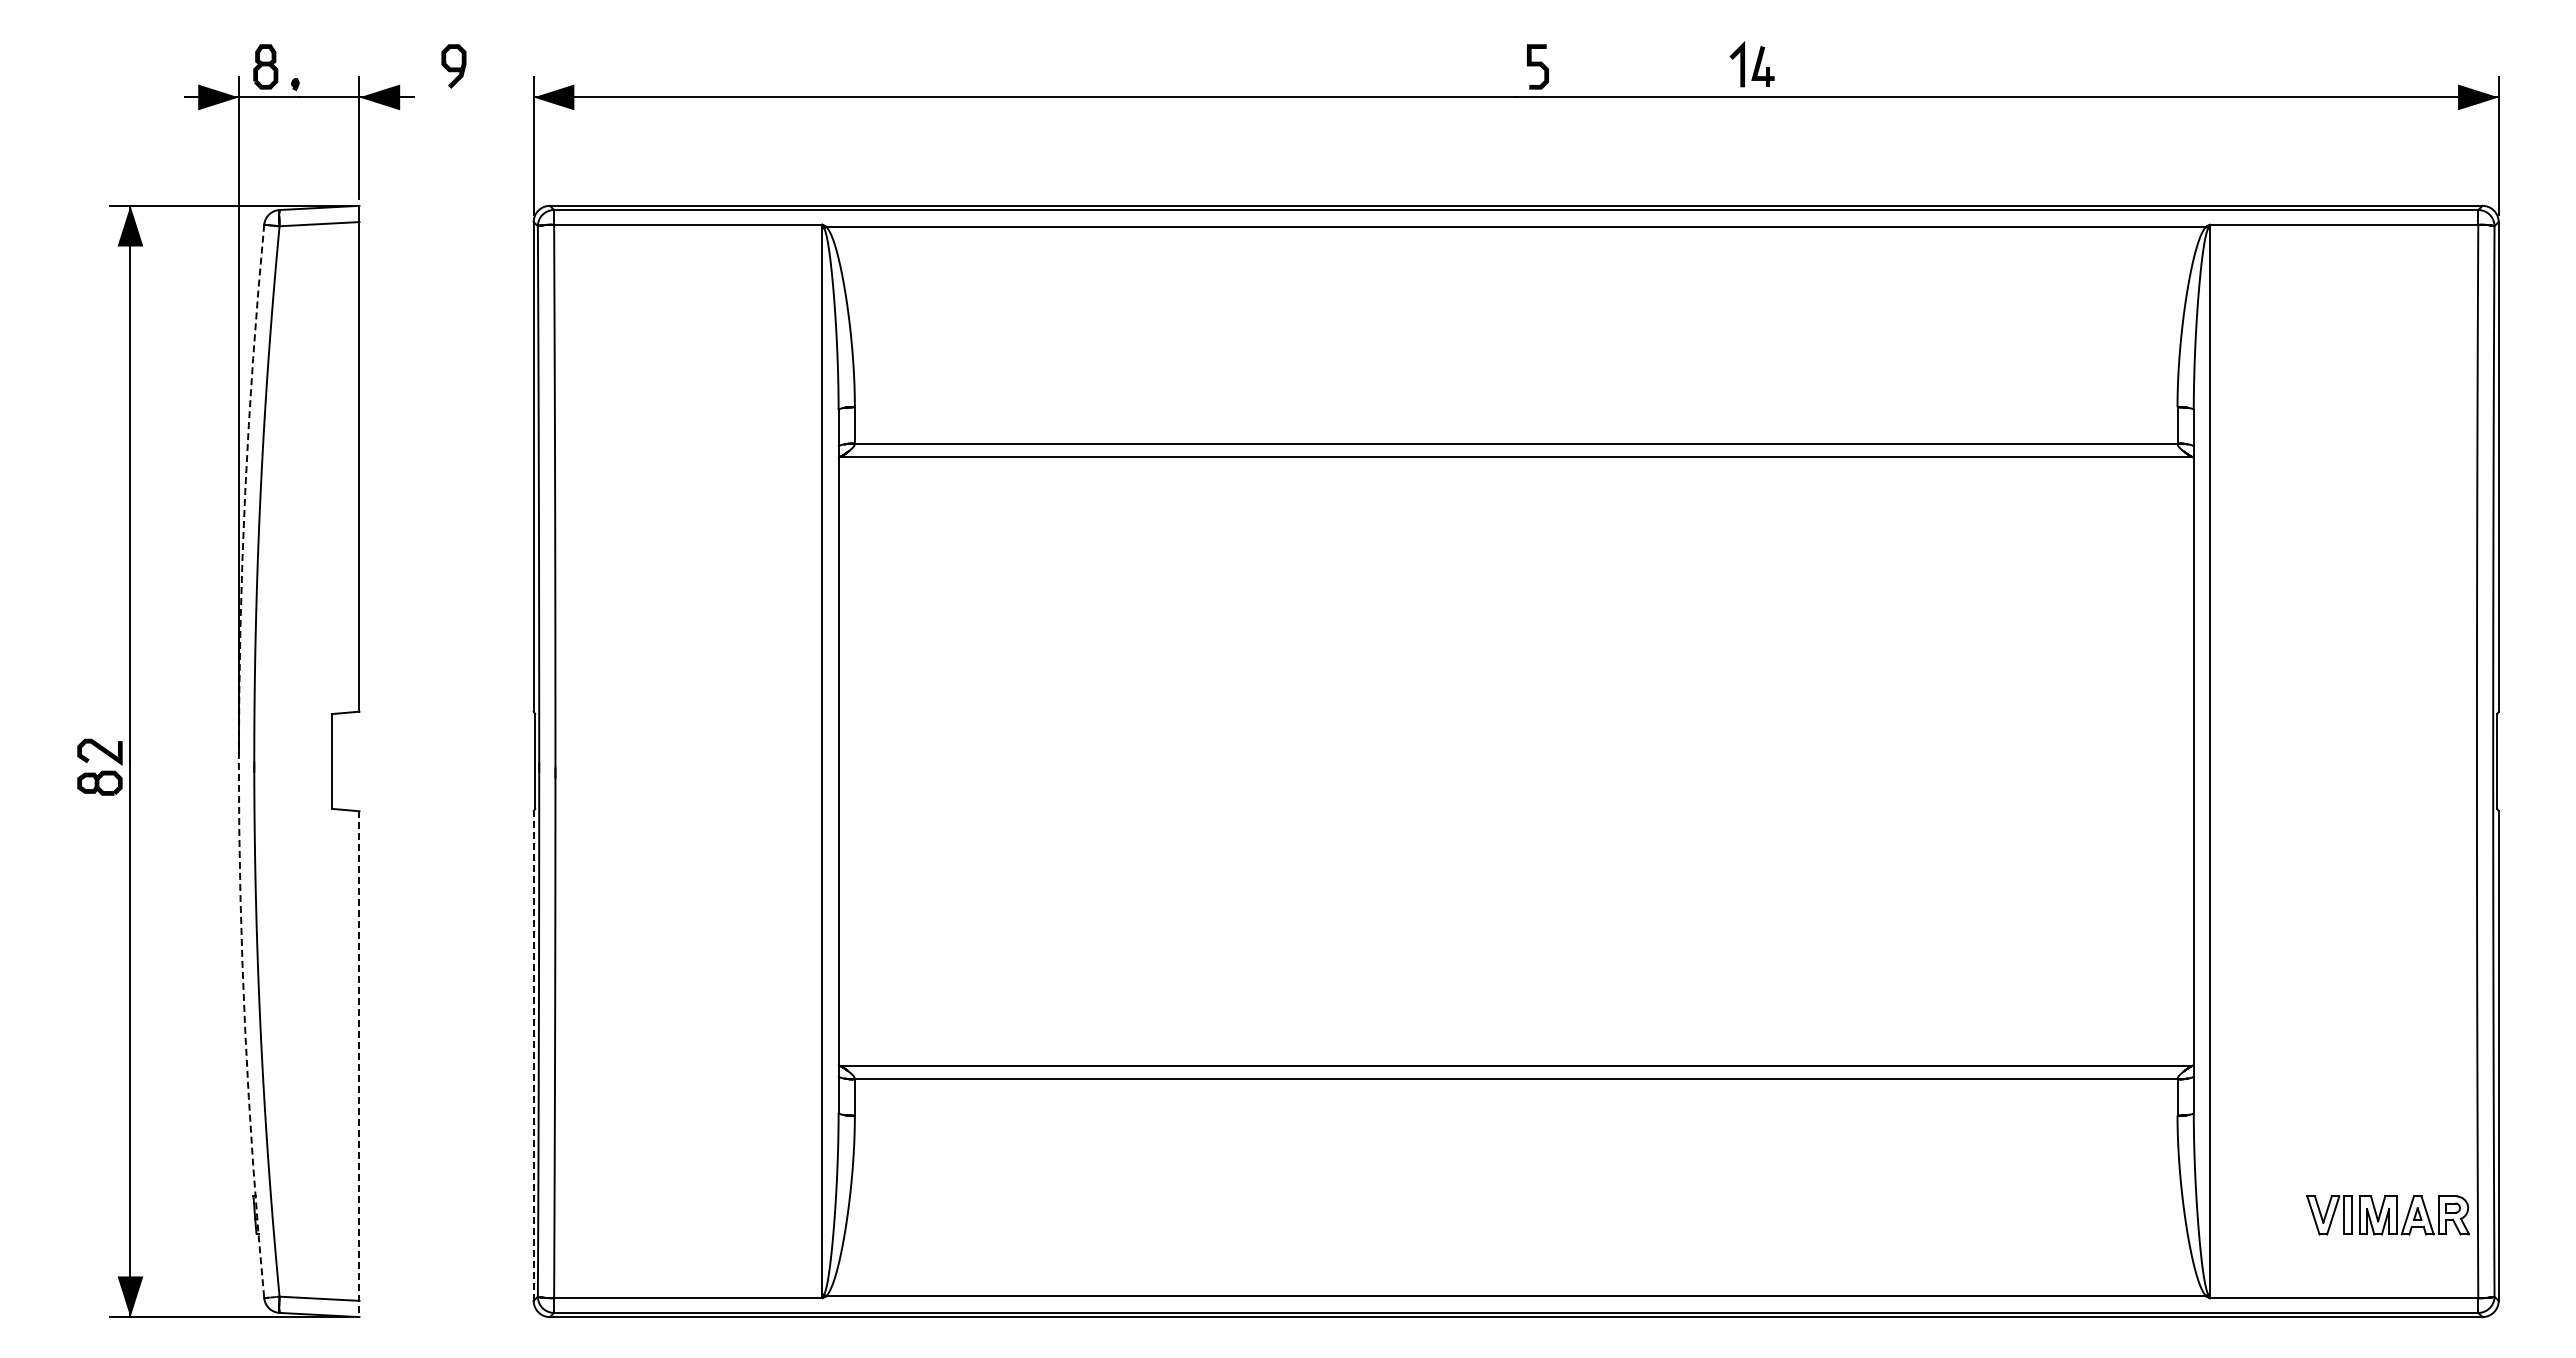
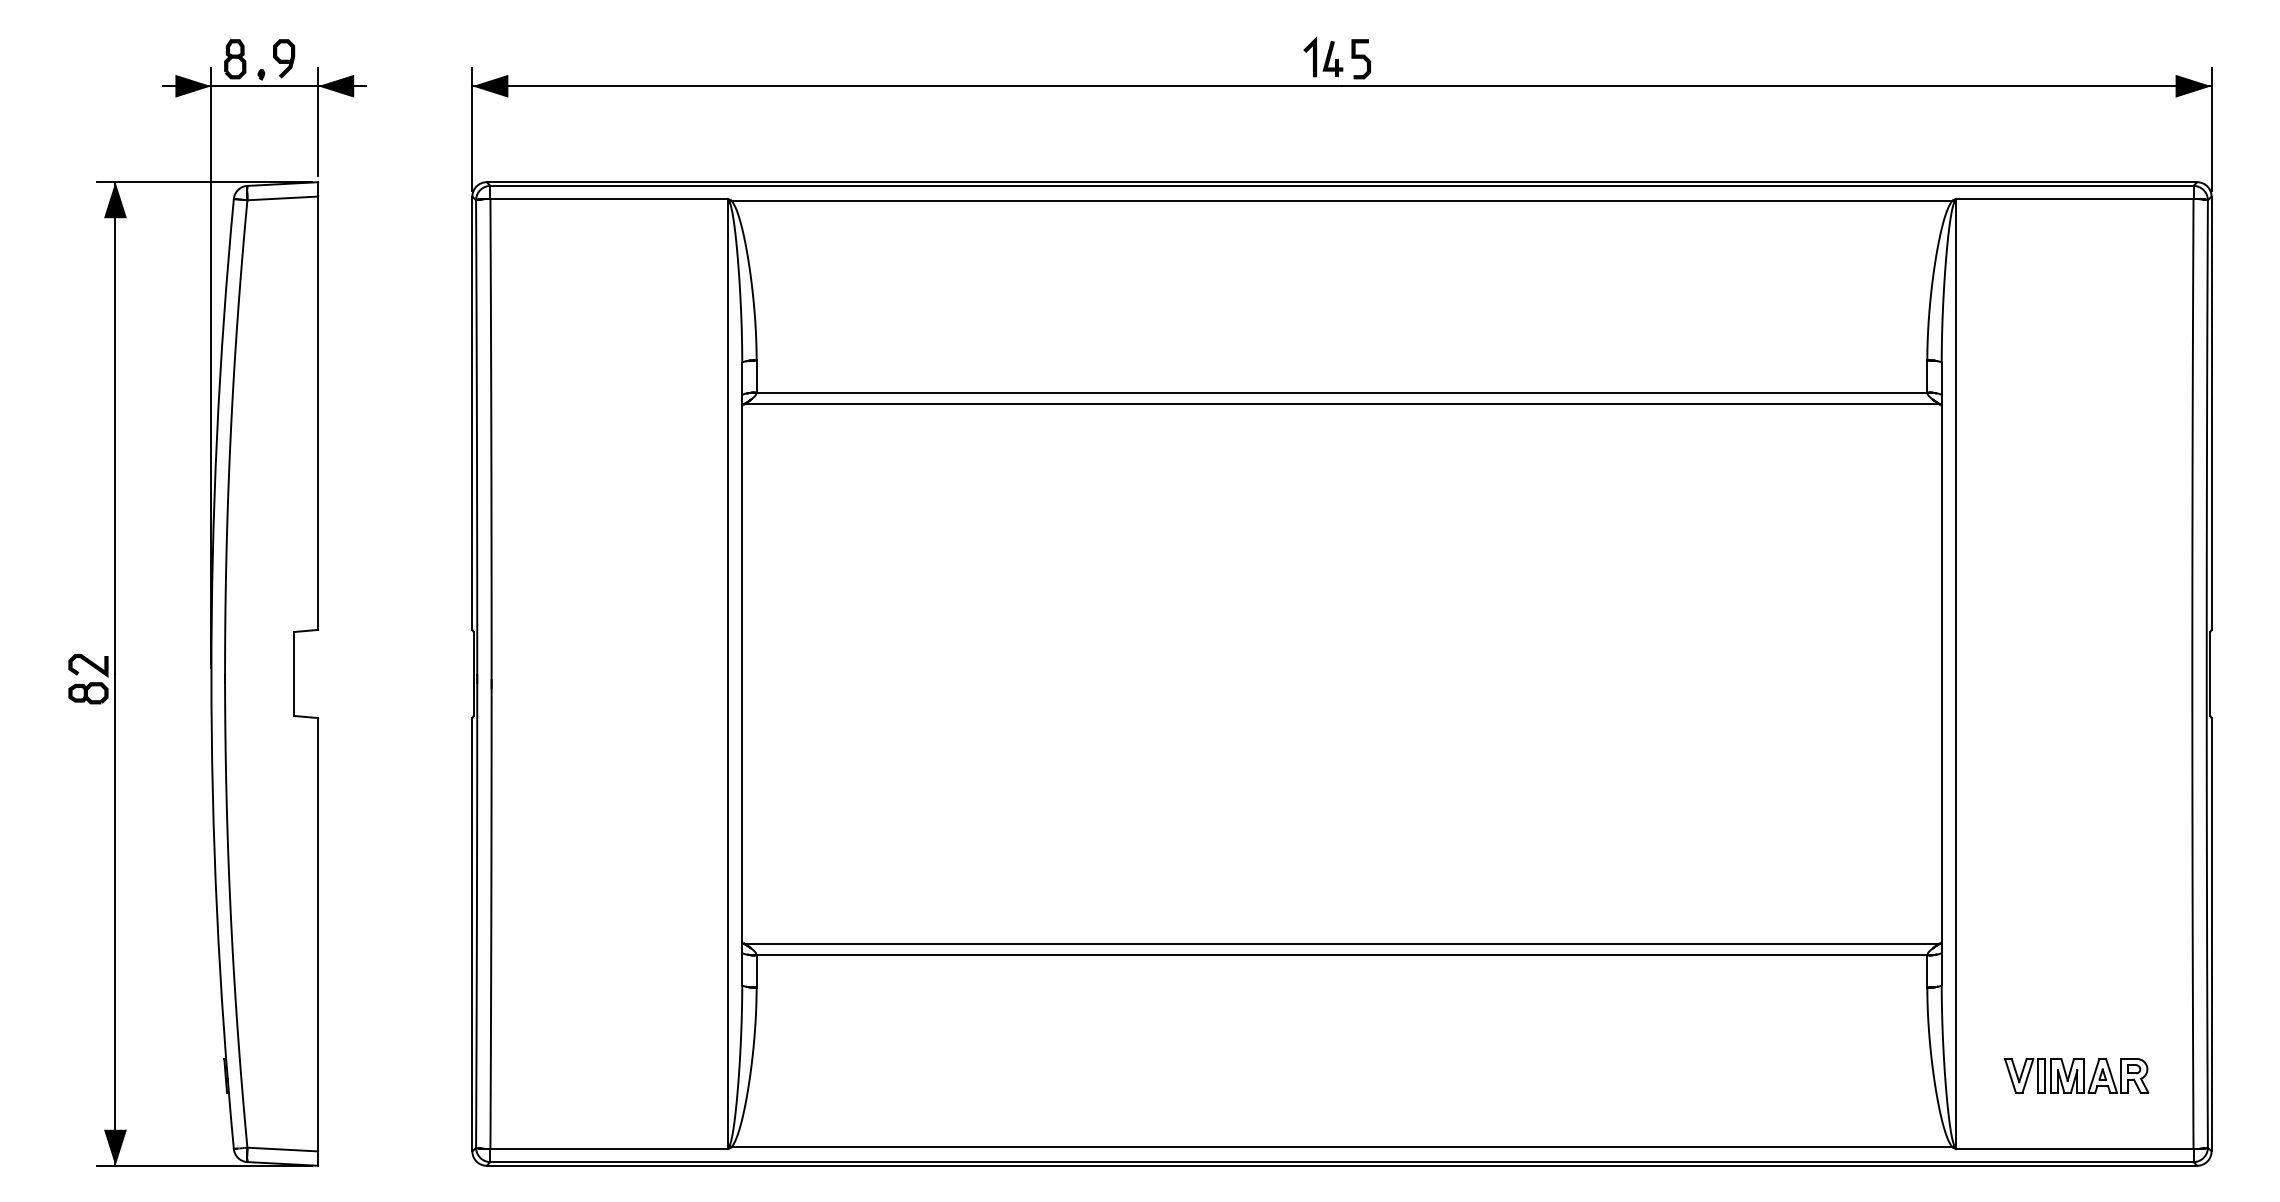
part: (1751, 64) -> (1322, 57), moved
curve: (453, 67) -> (283, 59), moved
arc: (238, 761) -> (211, 674), dashed -> solid
line: (533, 1056) -> (472, 935), dashed -> solid
line: (359, 1064) -> (318, 942), dashed -> solid
part: (2388, 1215) -> (2076, 1075), moved

